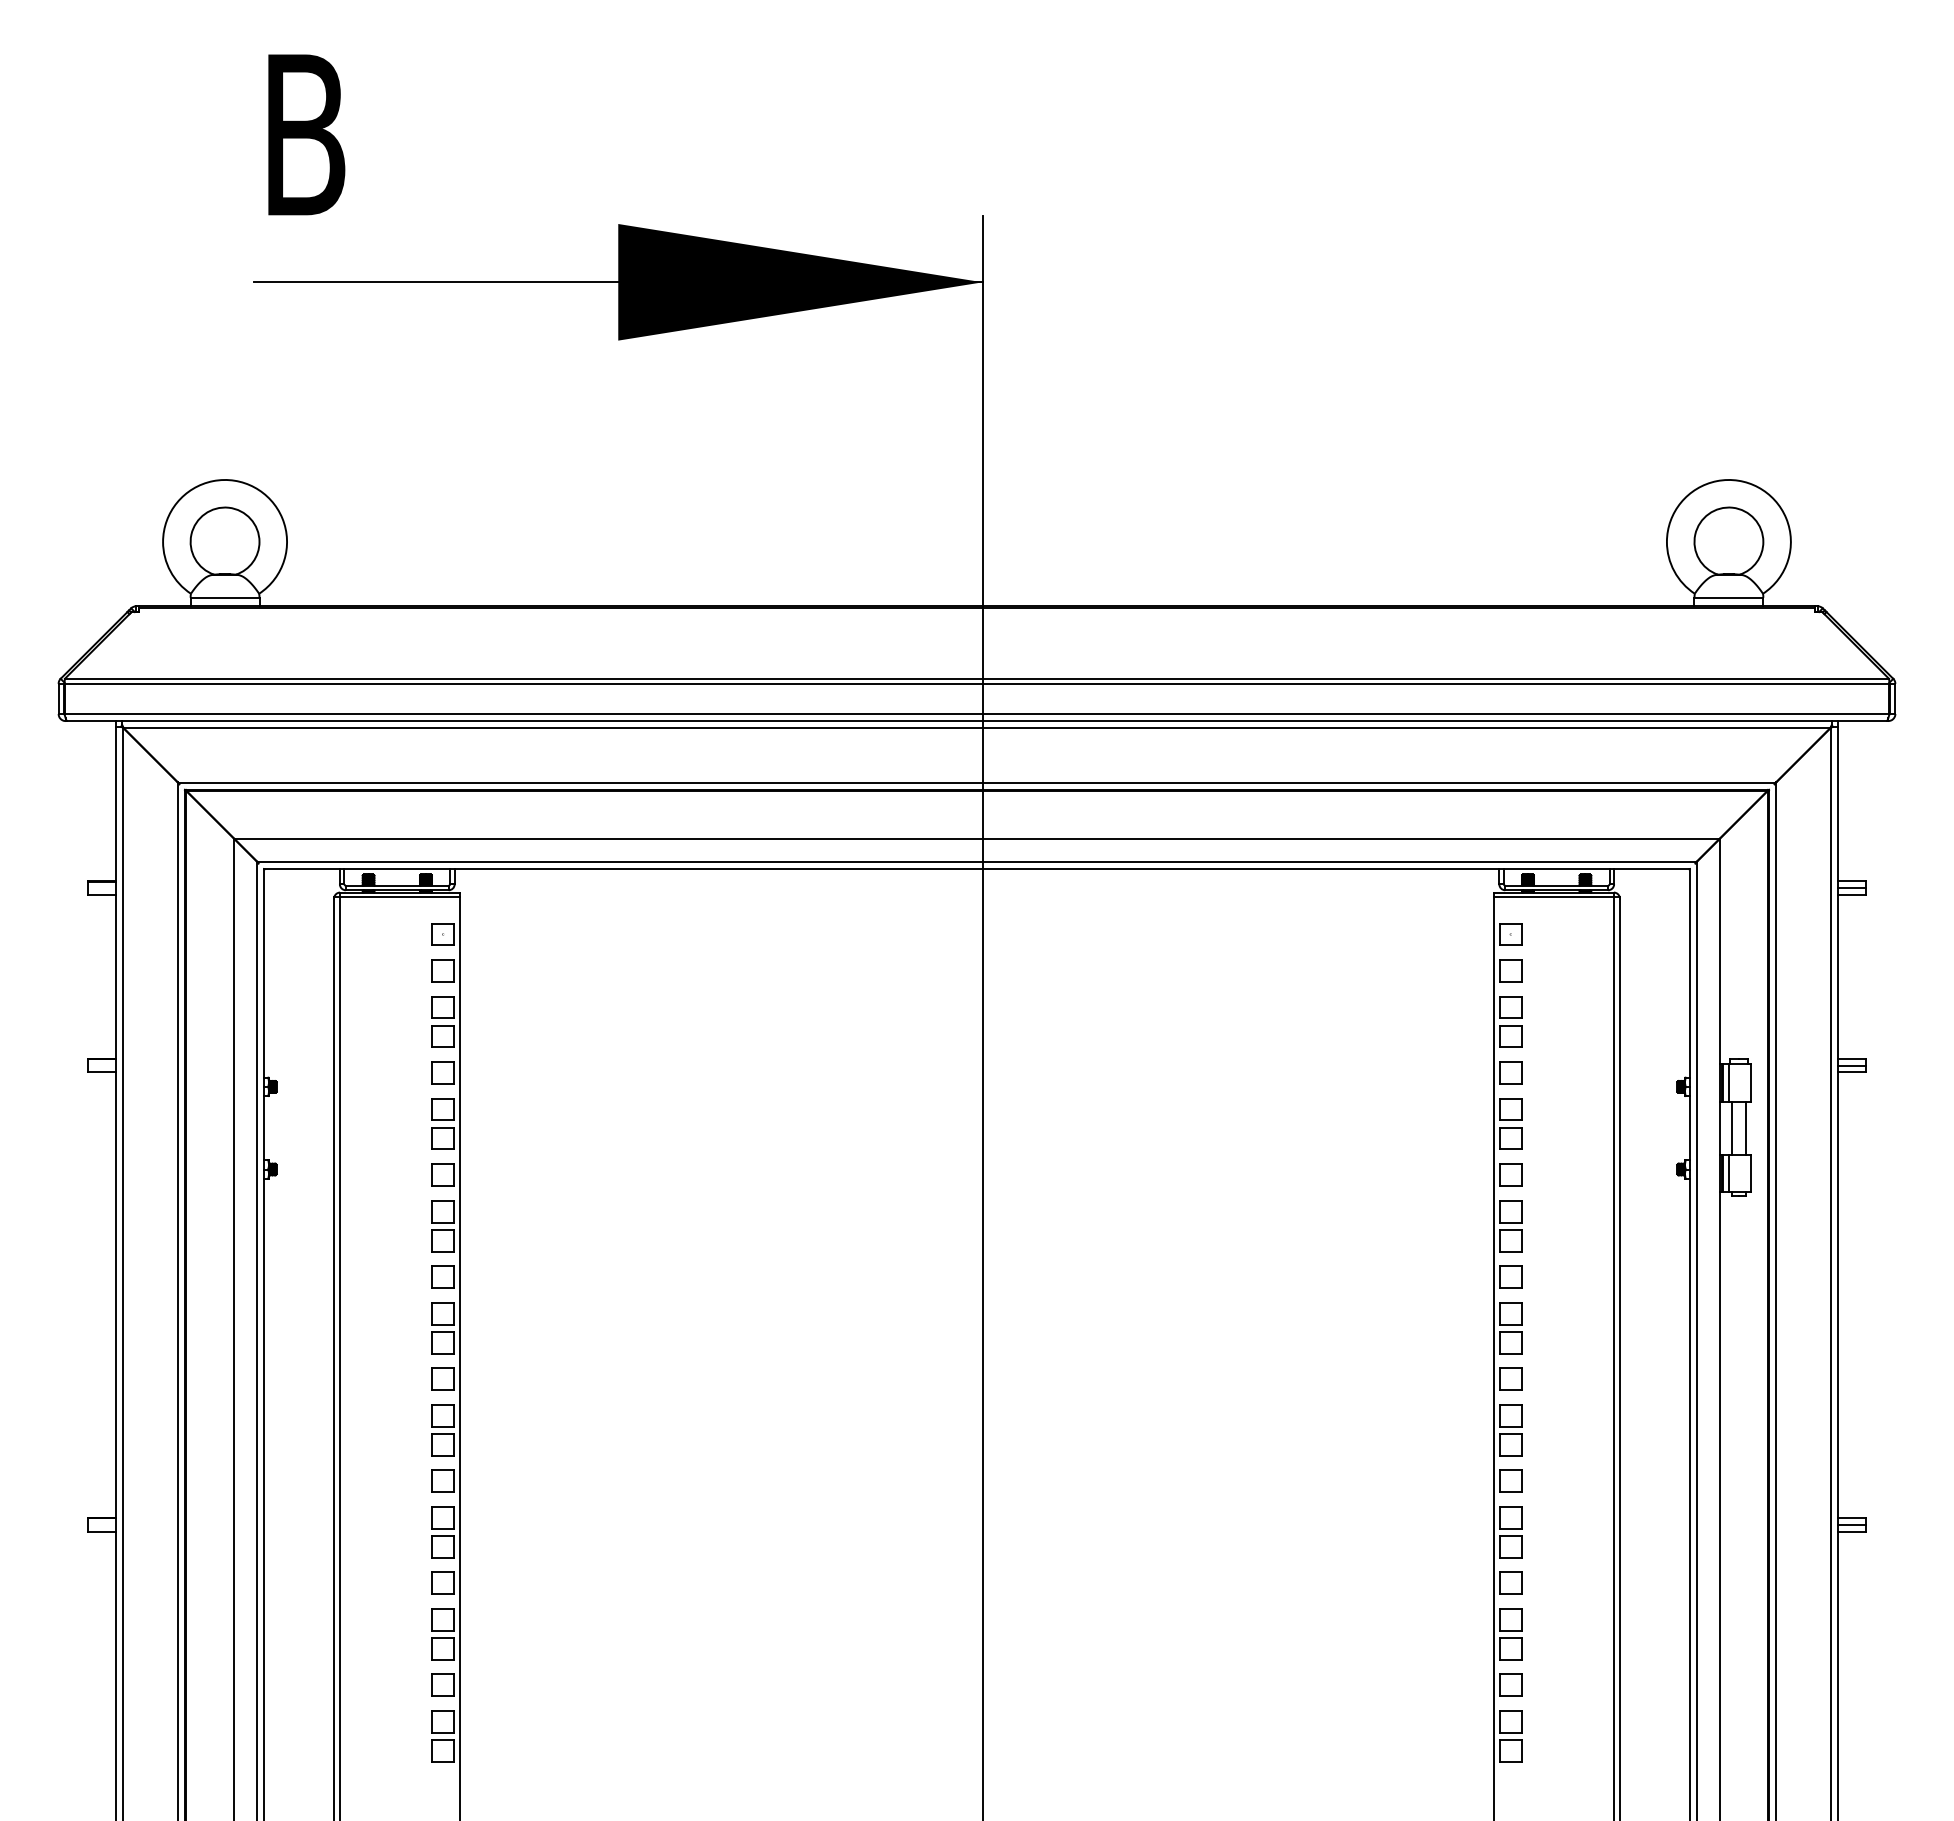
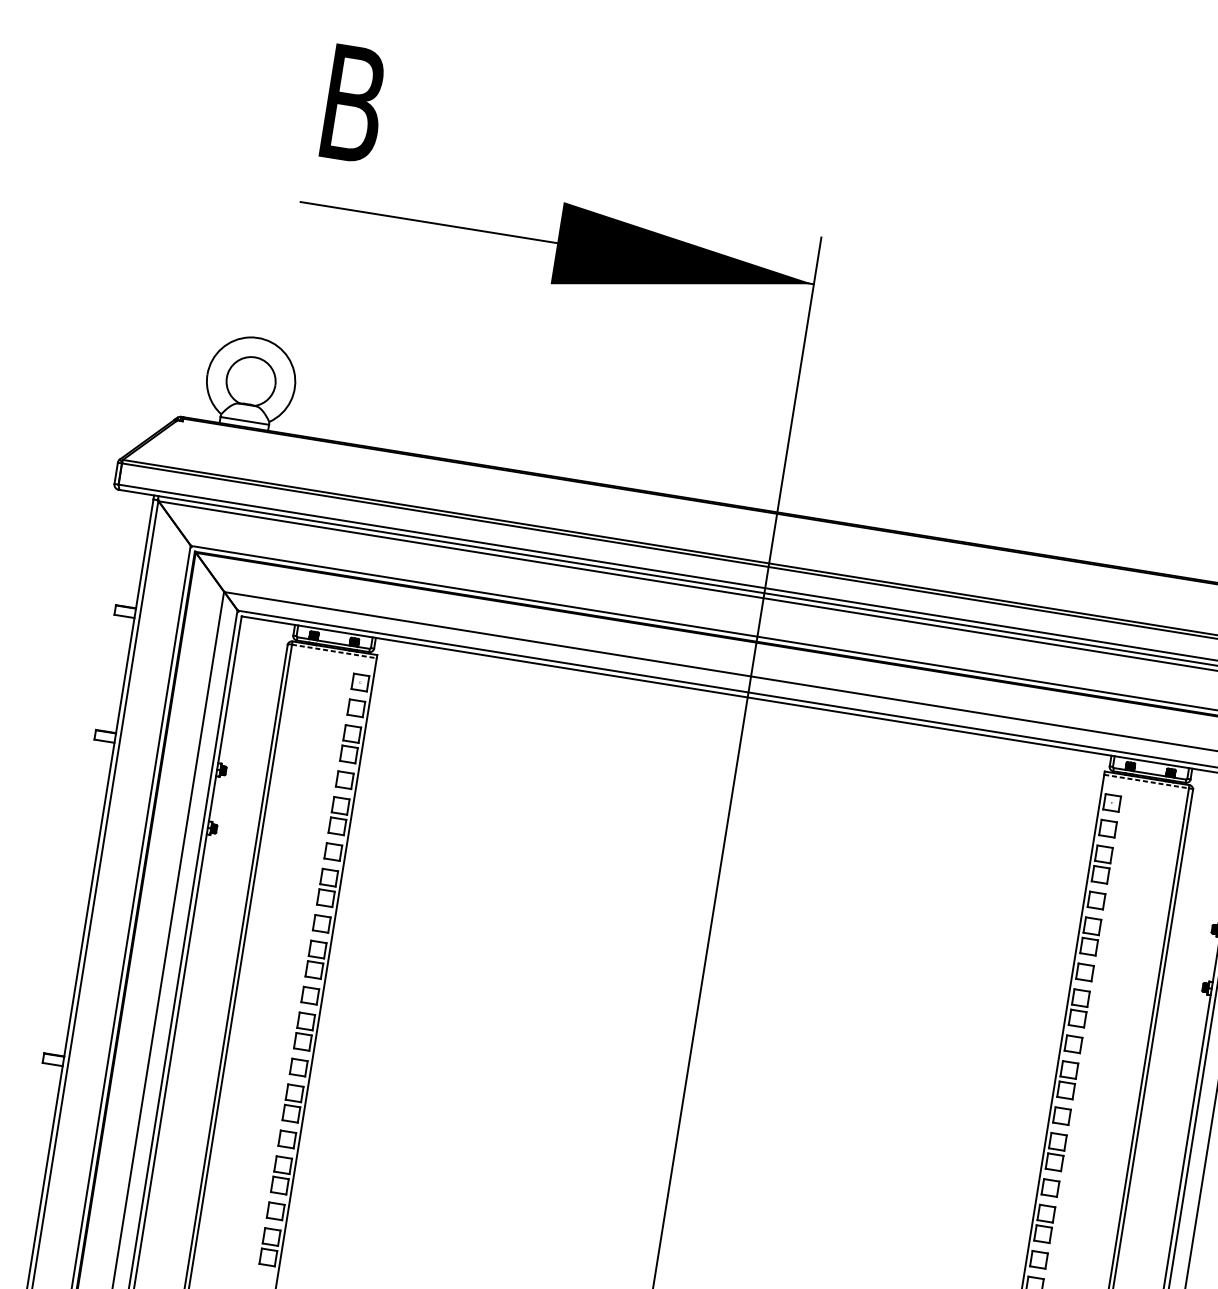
line: (400, 897) -> (334, 651), solid -> dashed
line: (1554, 897) -> (1147, 781), solid -> dashed

